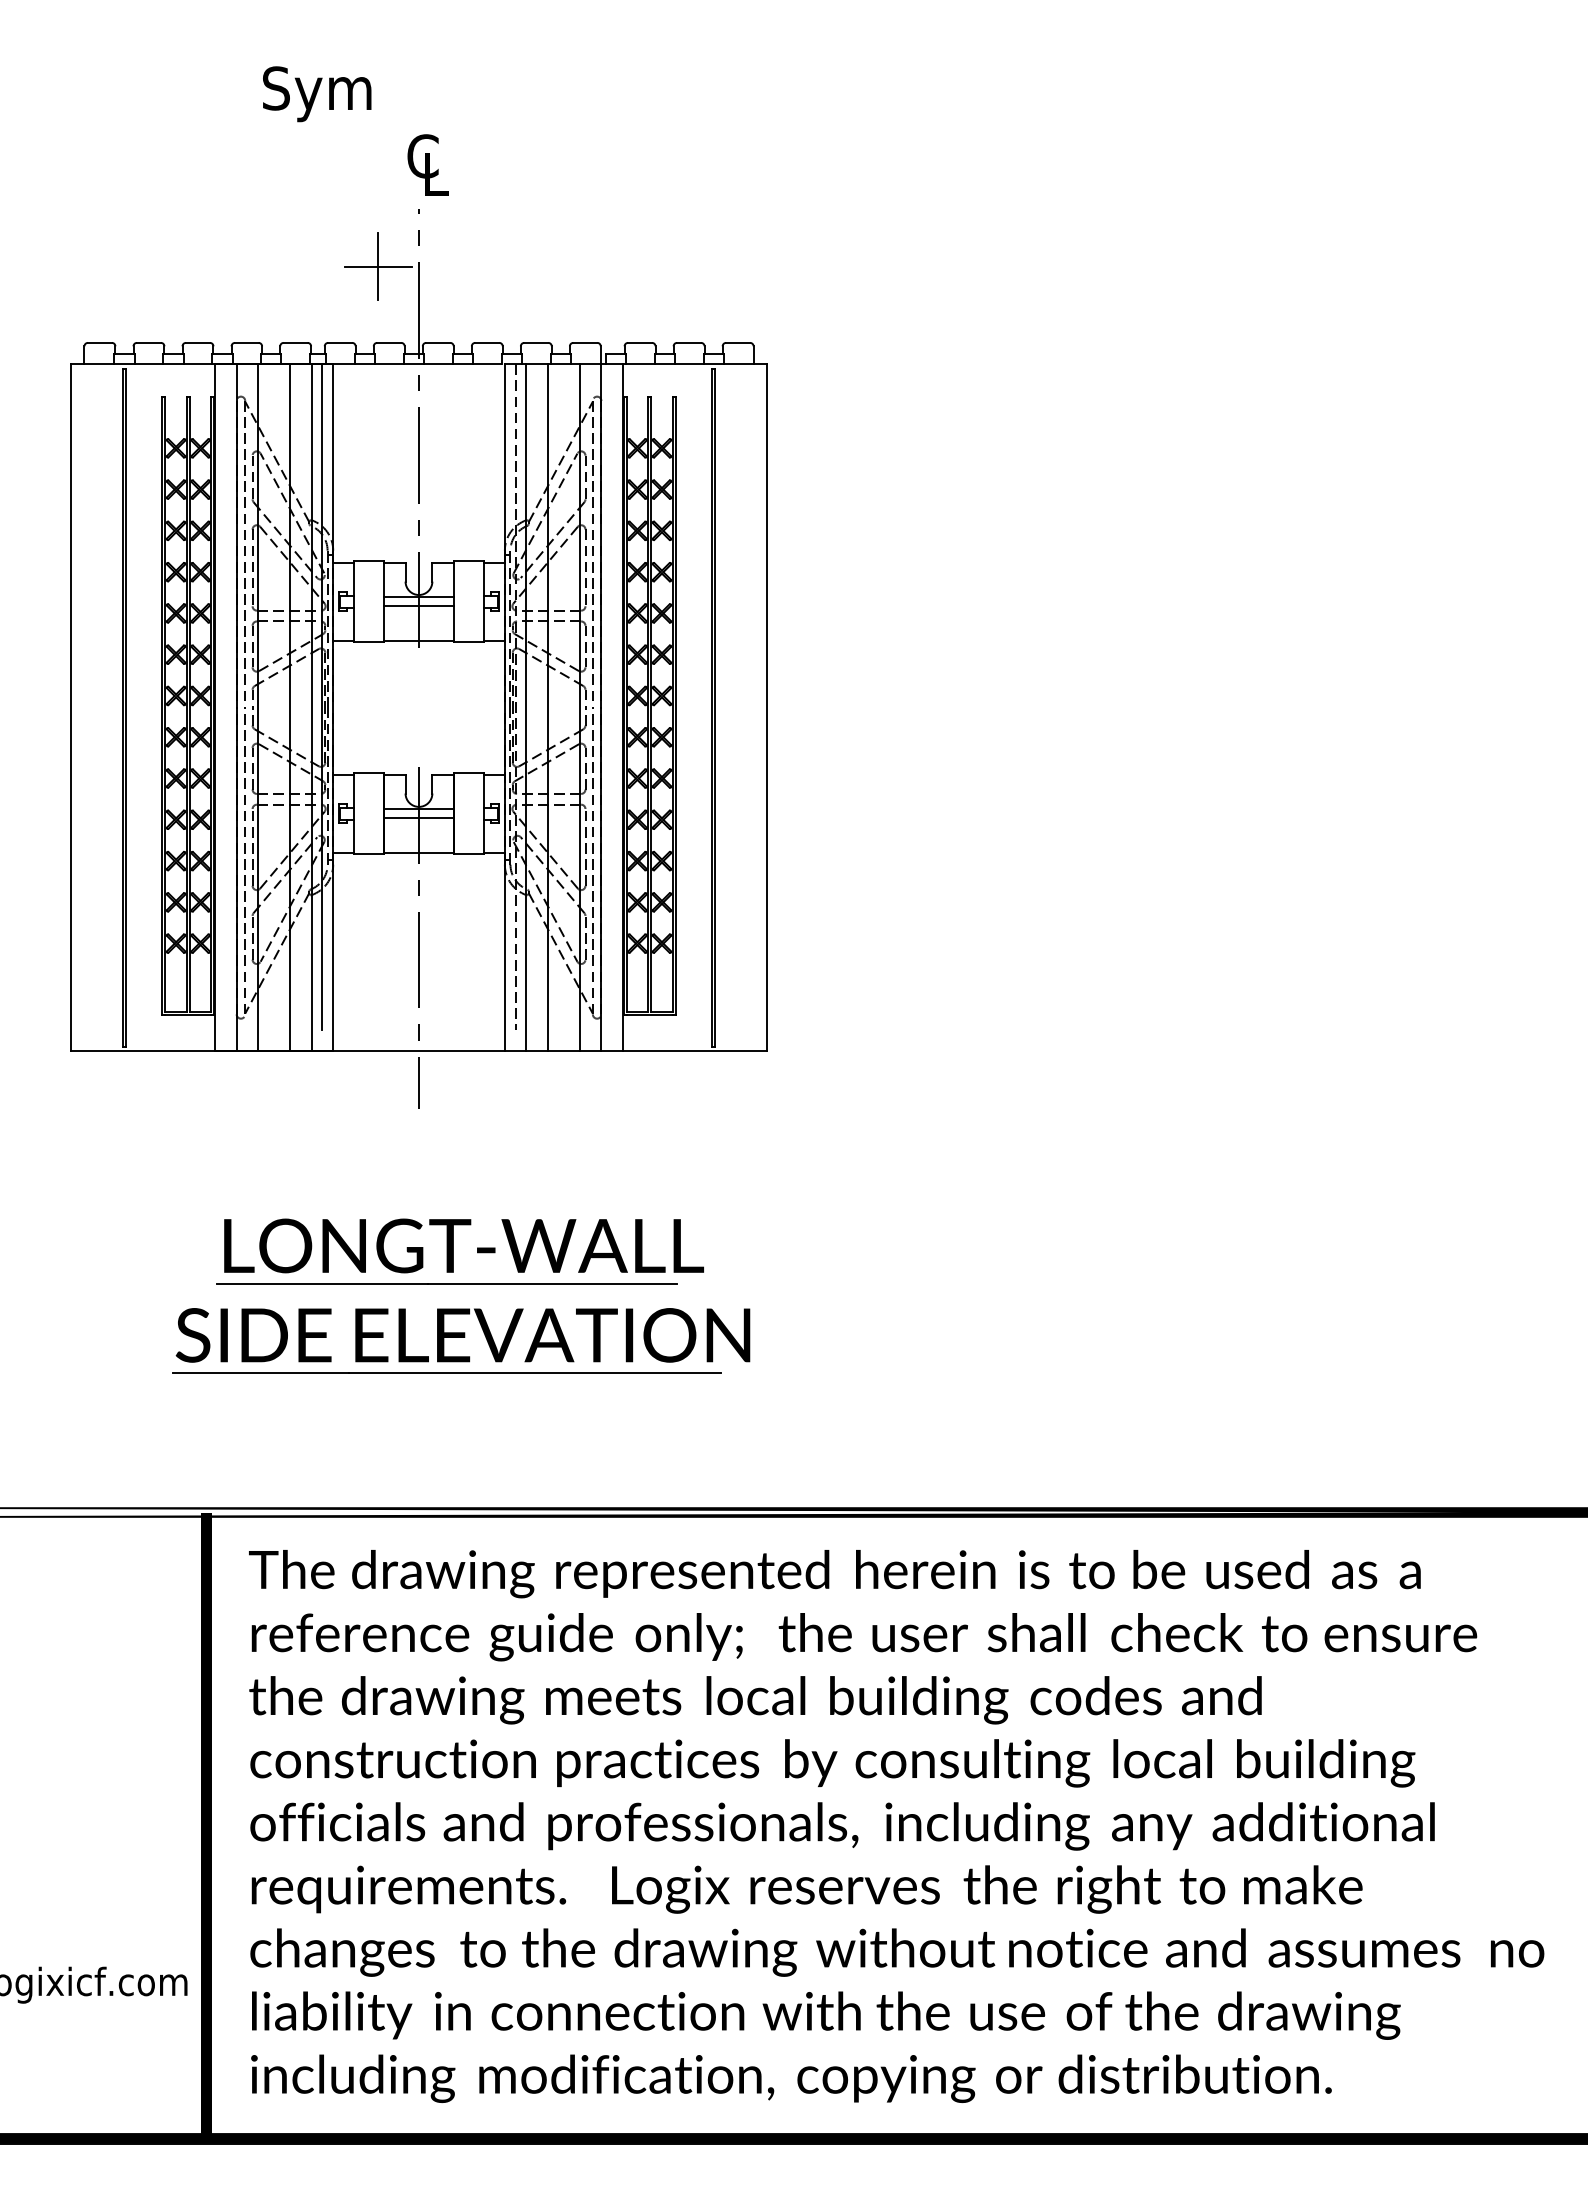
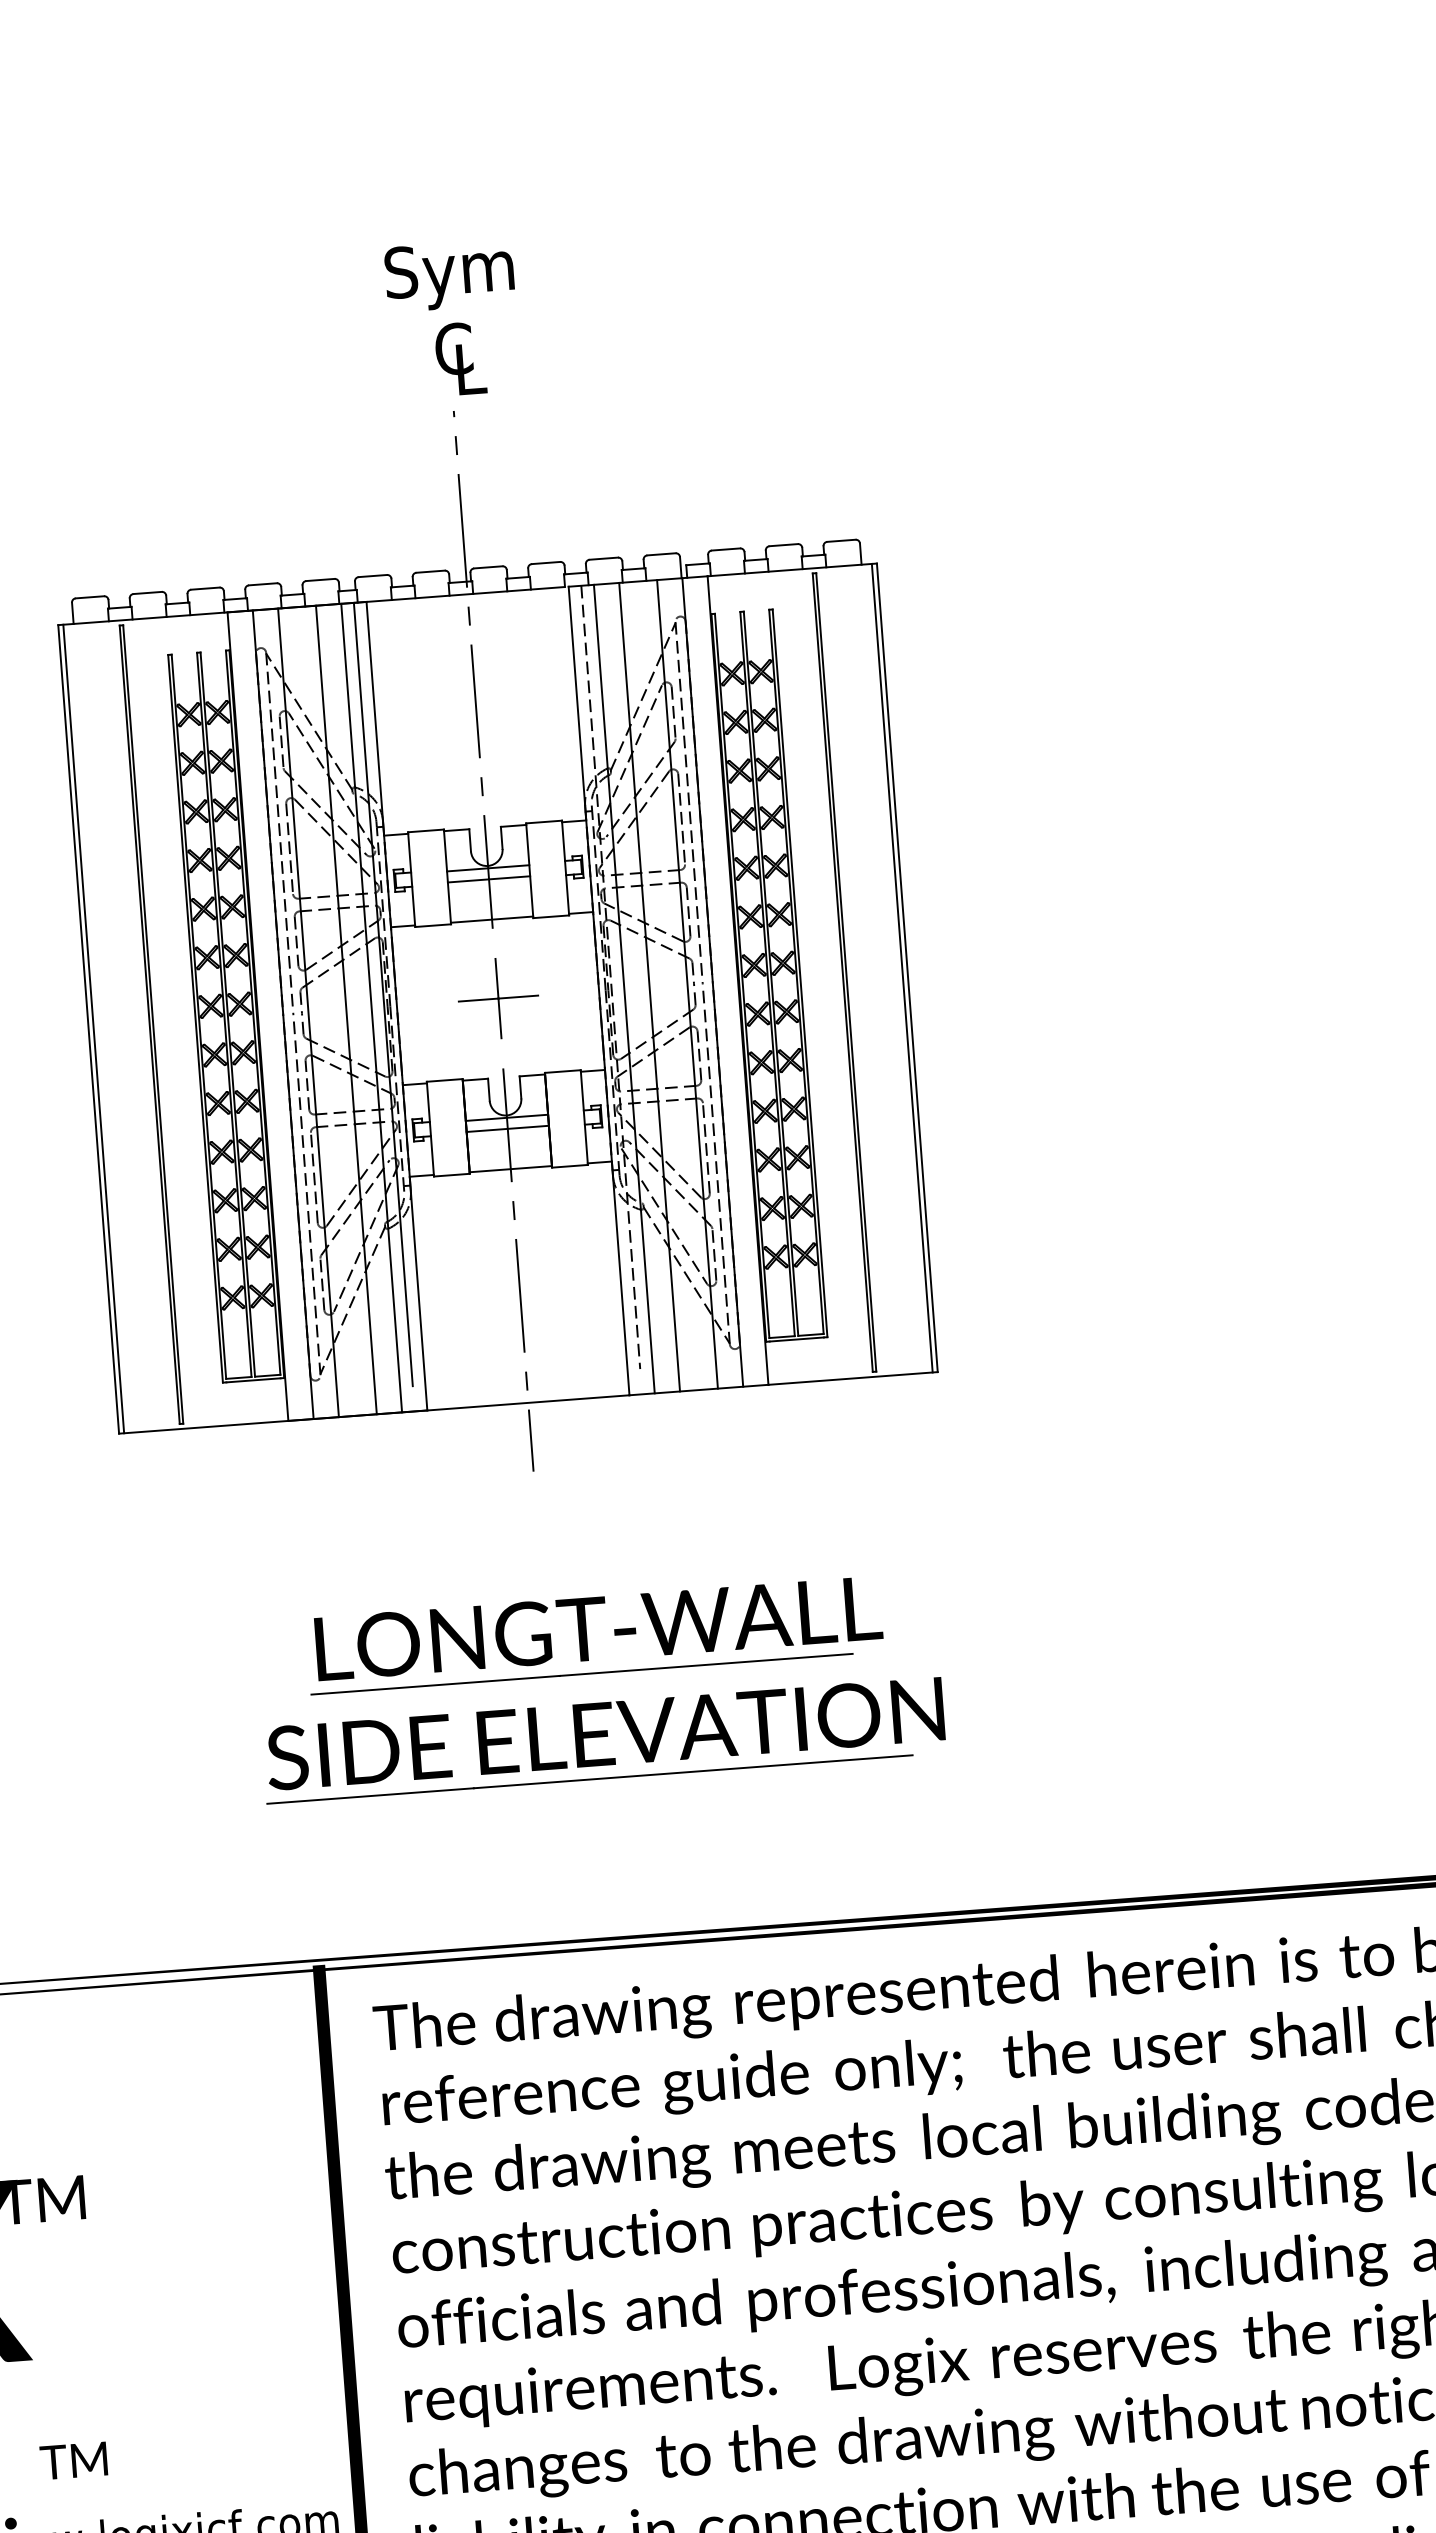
text: (317, 94) -> (450, 276), moved
part: (378, 266) -> (498, 998), moved
line: (75, 707) -> (93, 1028), added
line: (762, 707) -> (902, 967), added

